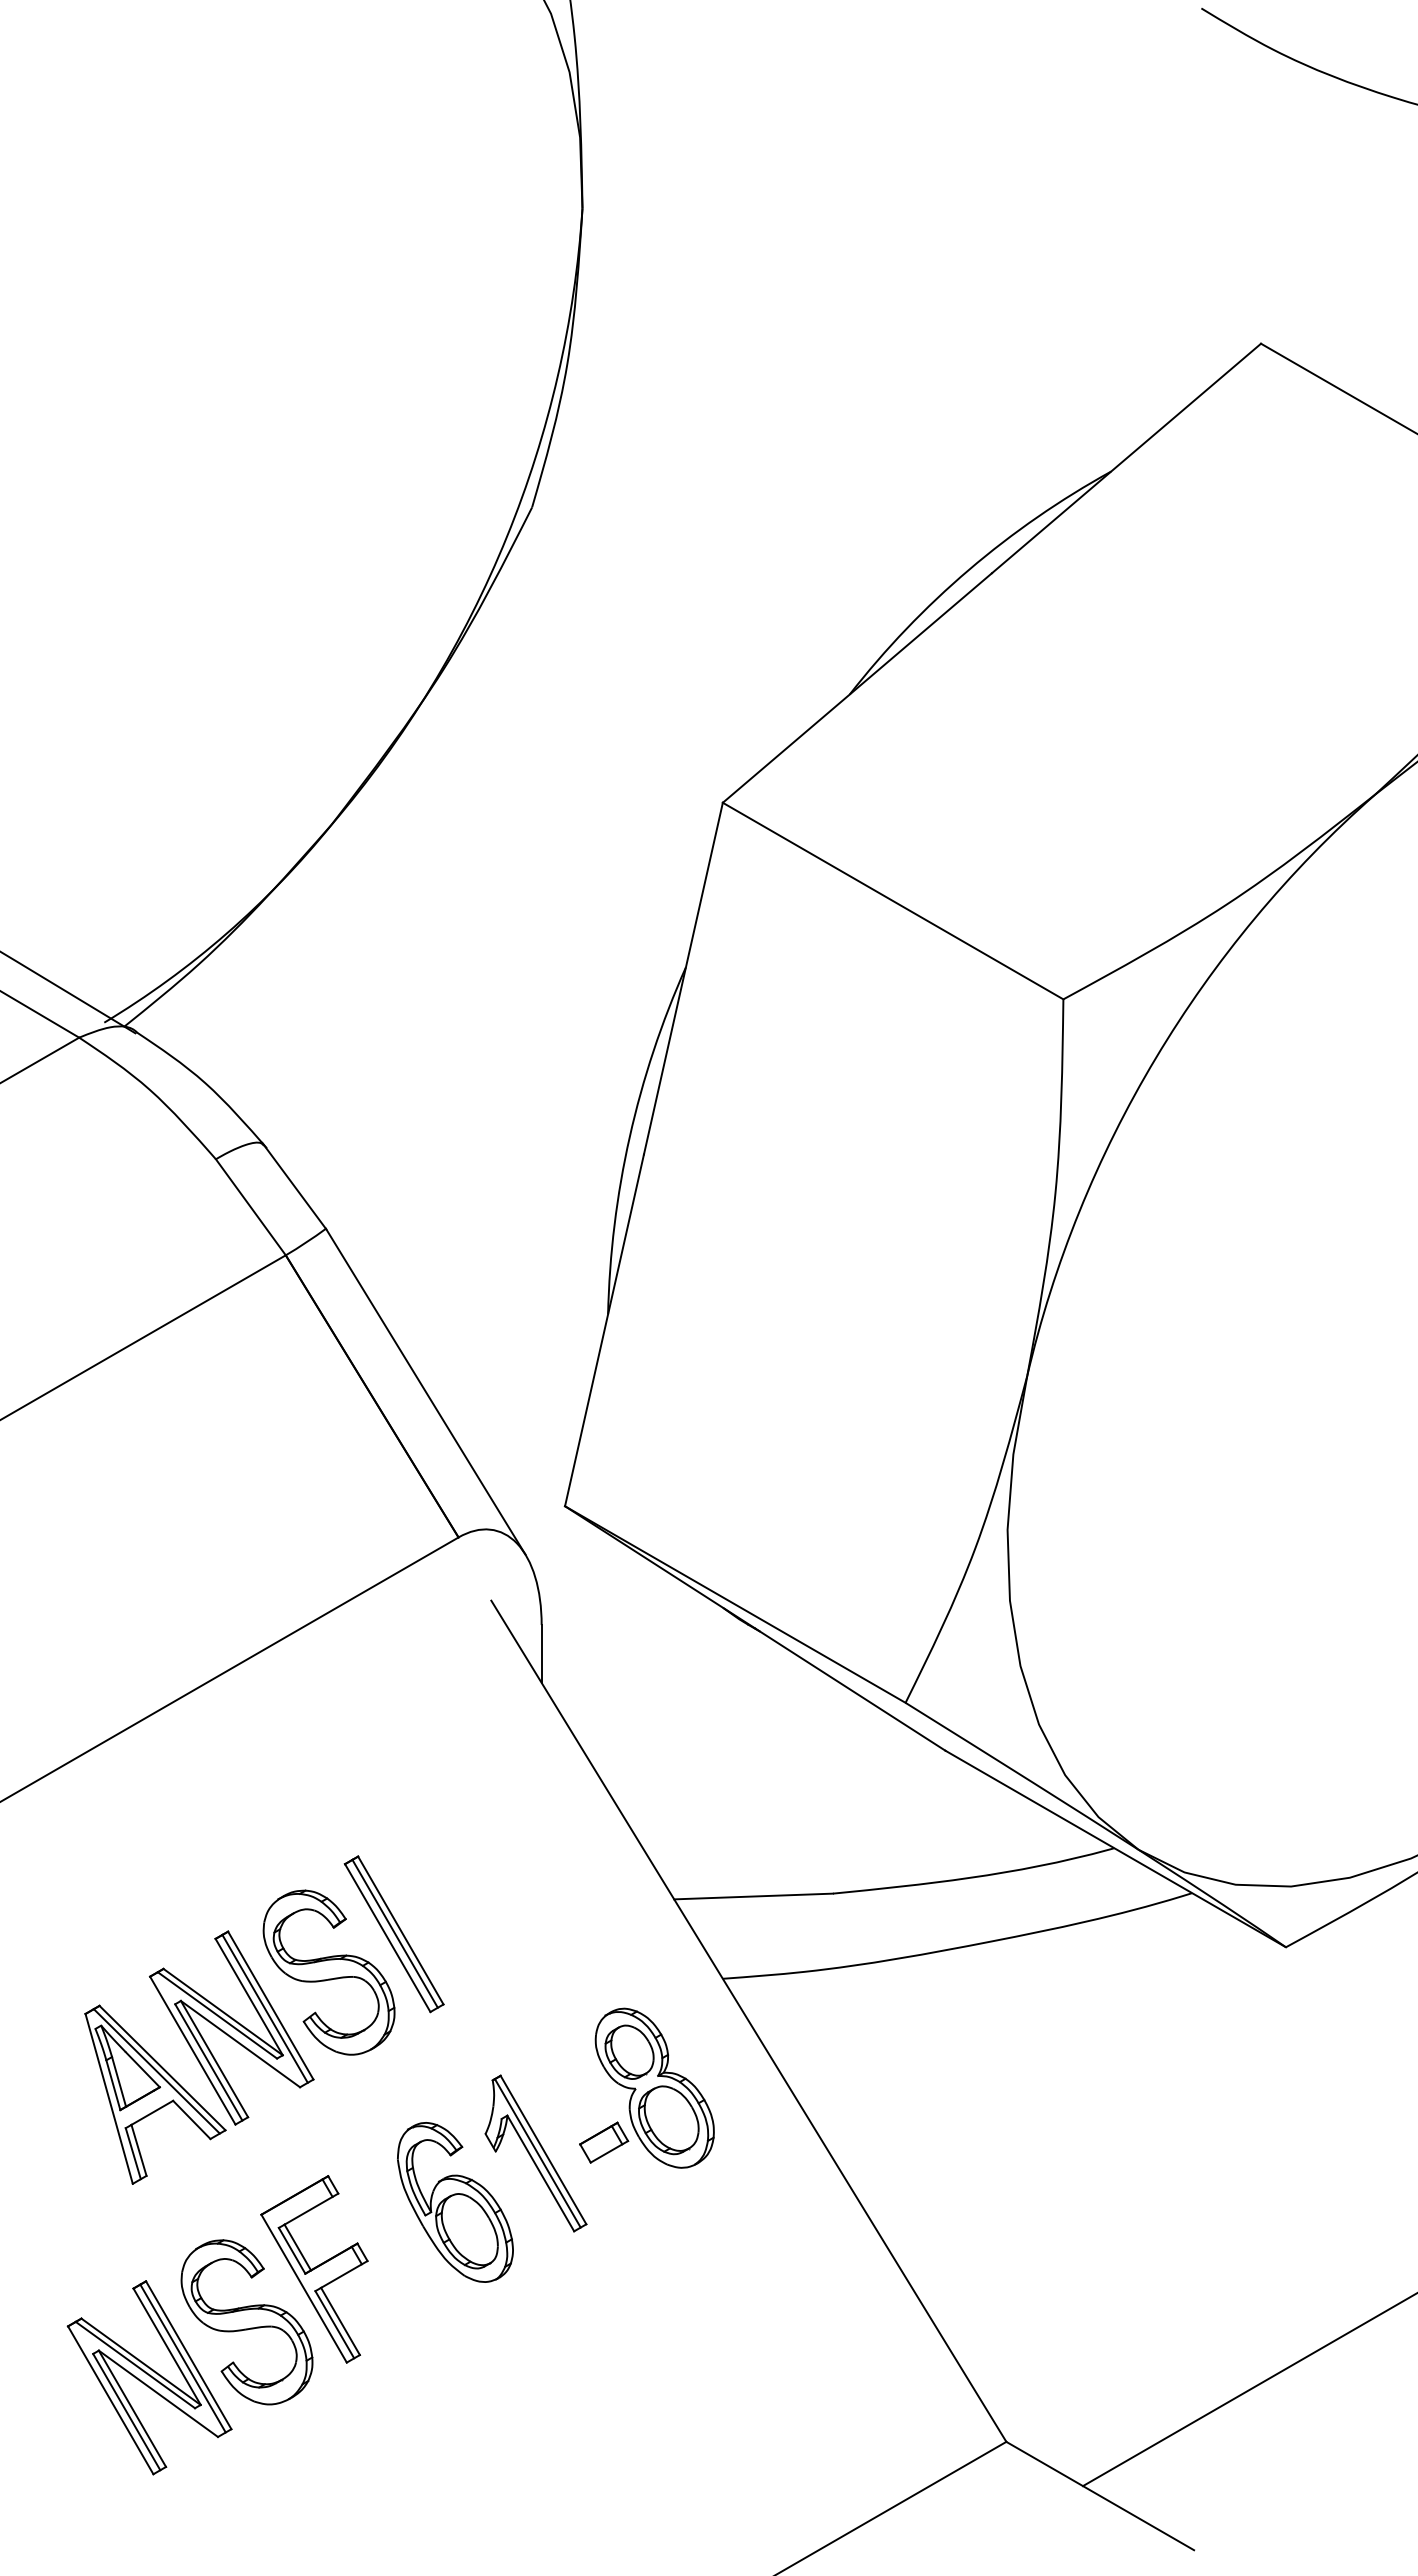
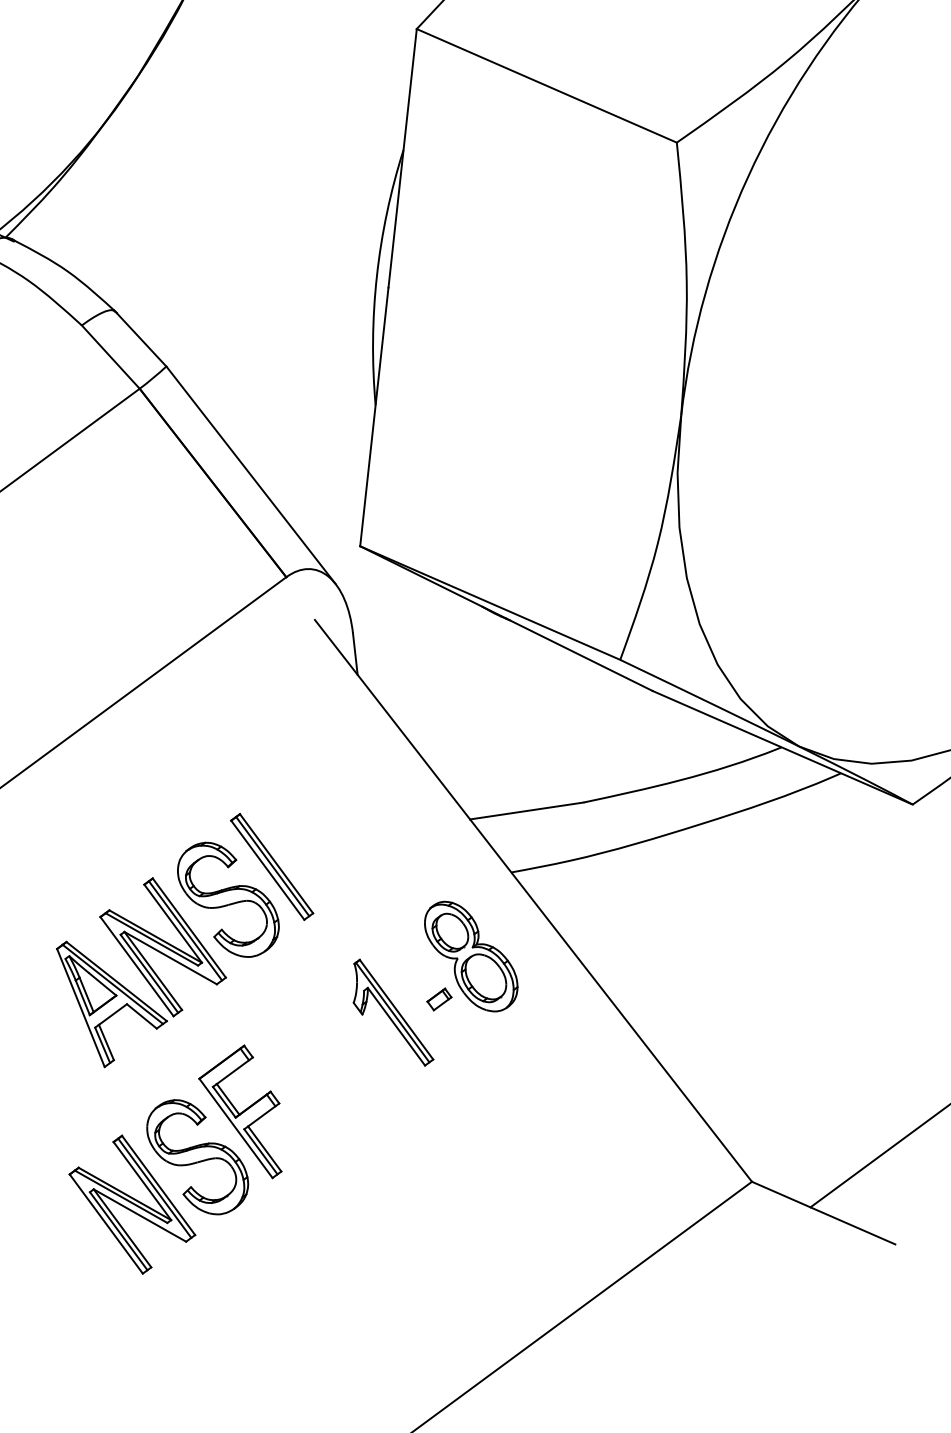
part: (604, 2142) -> (439, 999), size x0.7
part: (455, 2202) -> (337, 1054), removed

